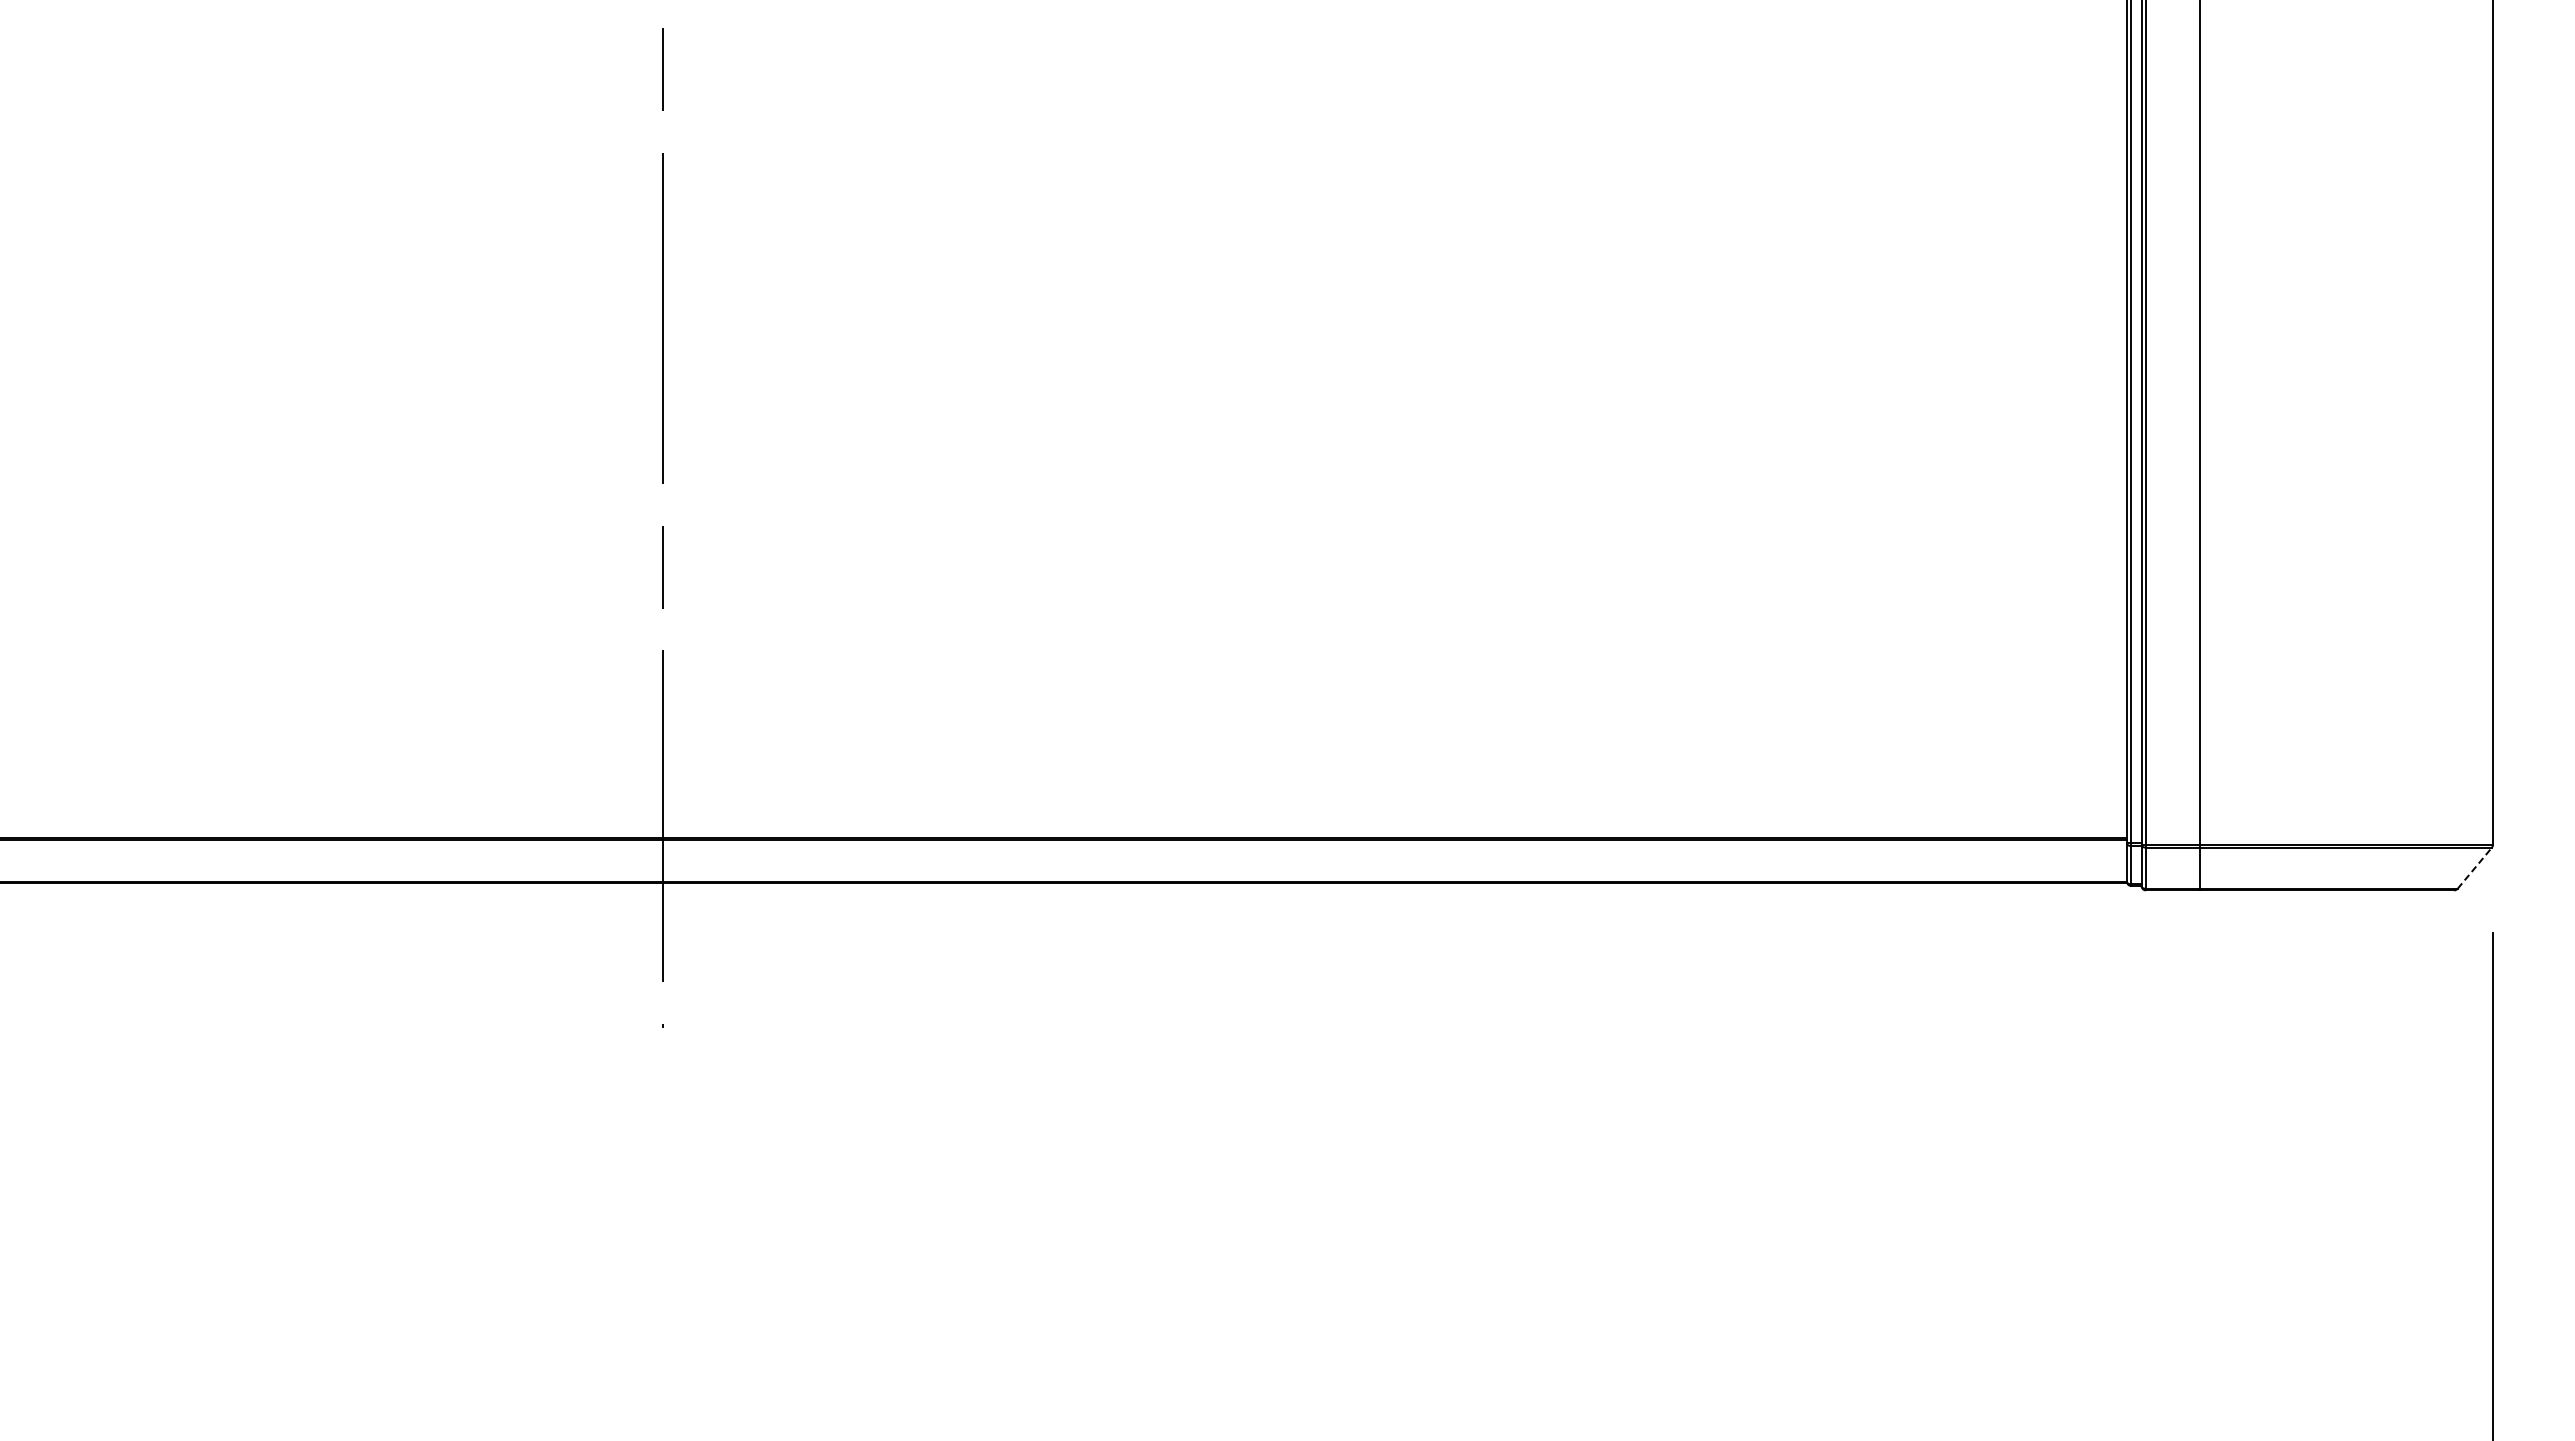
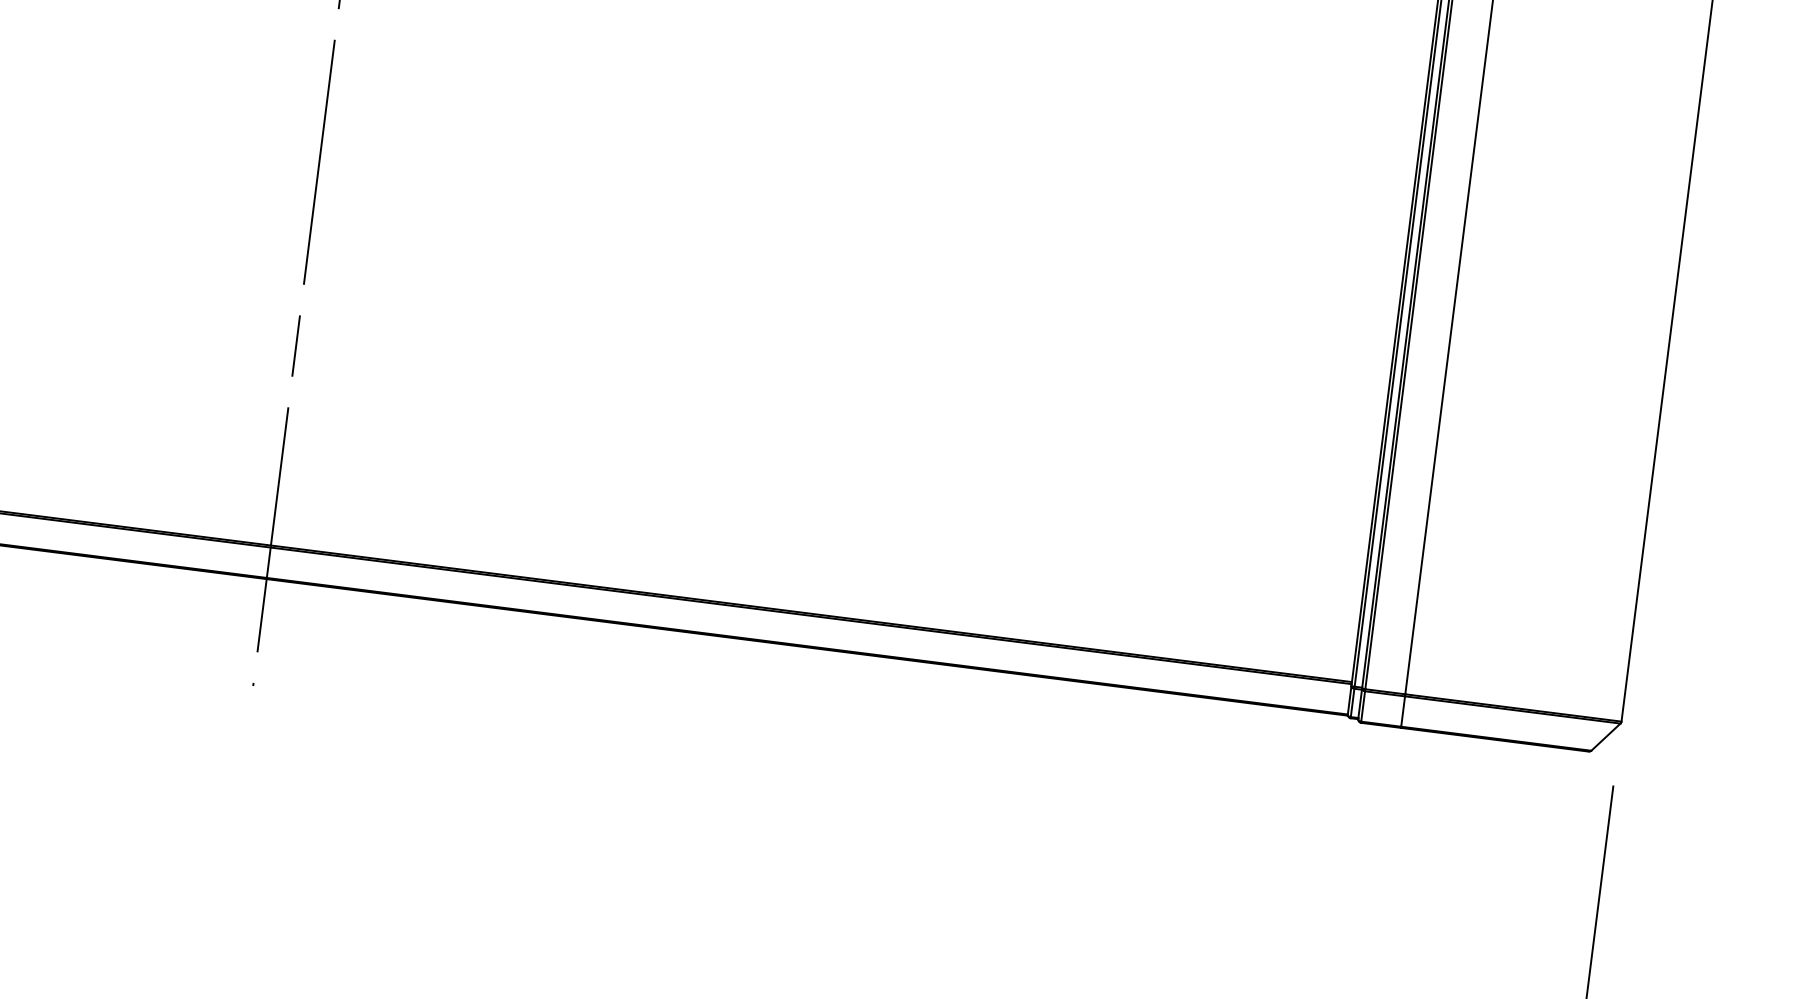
line: (2474, 868) -> (1605, 737), dashed -> solid

